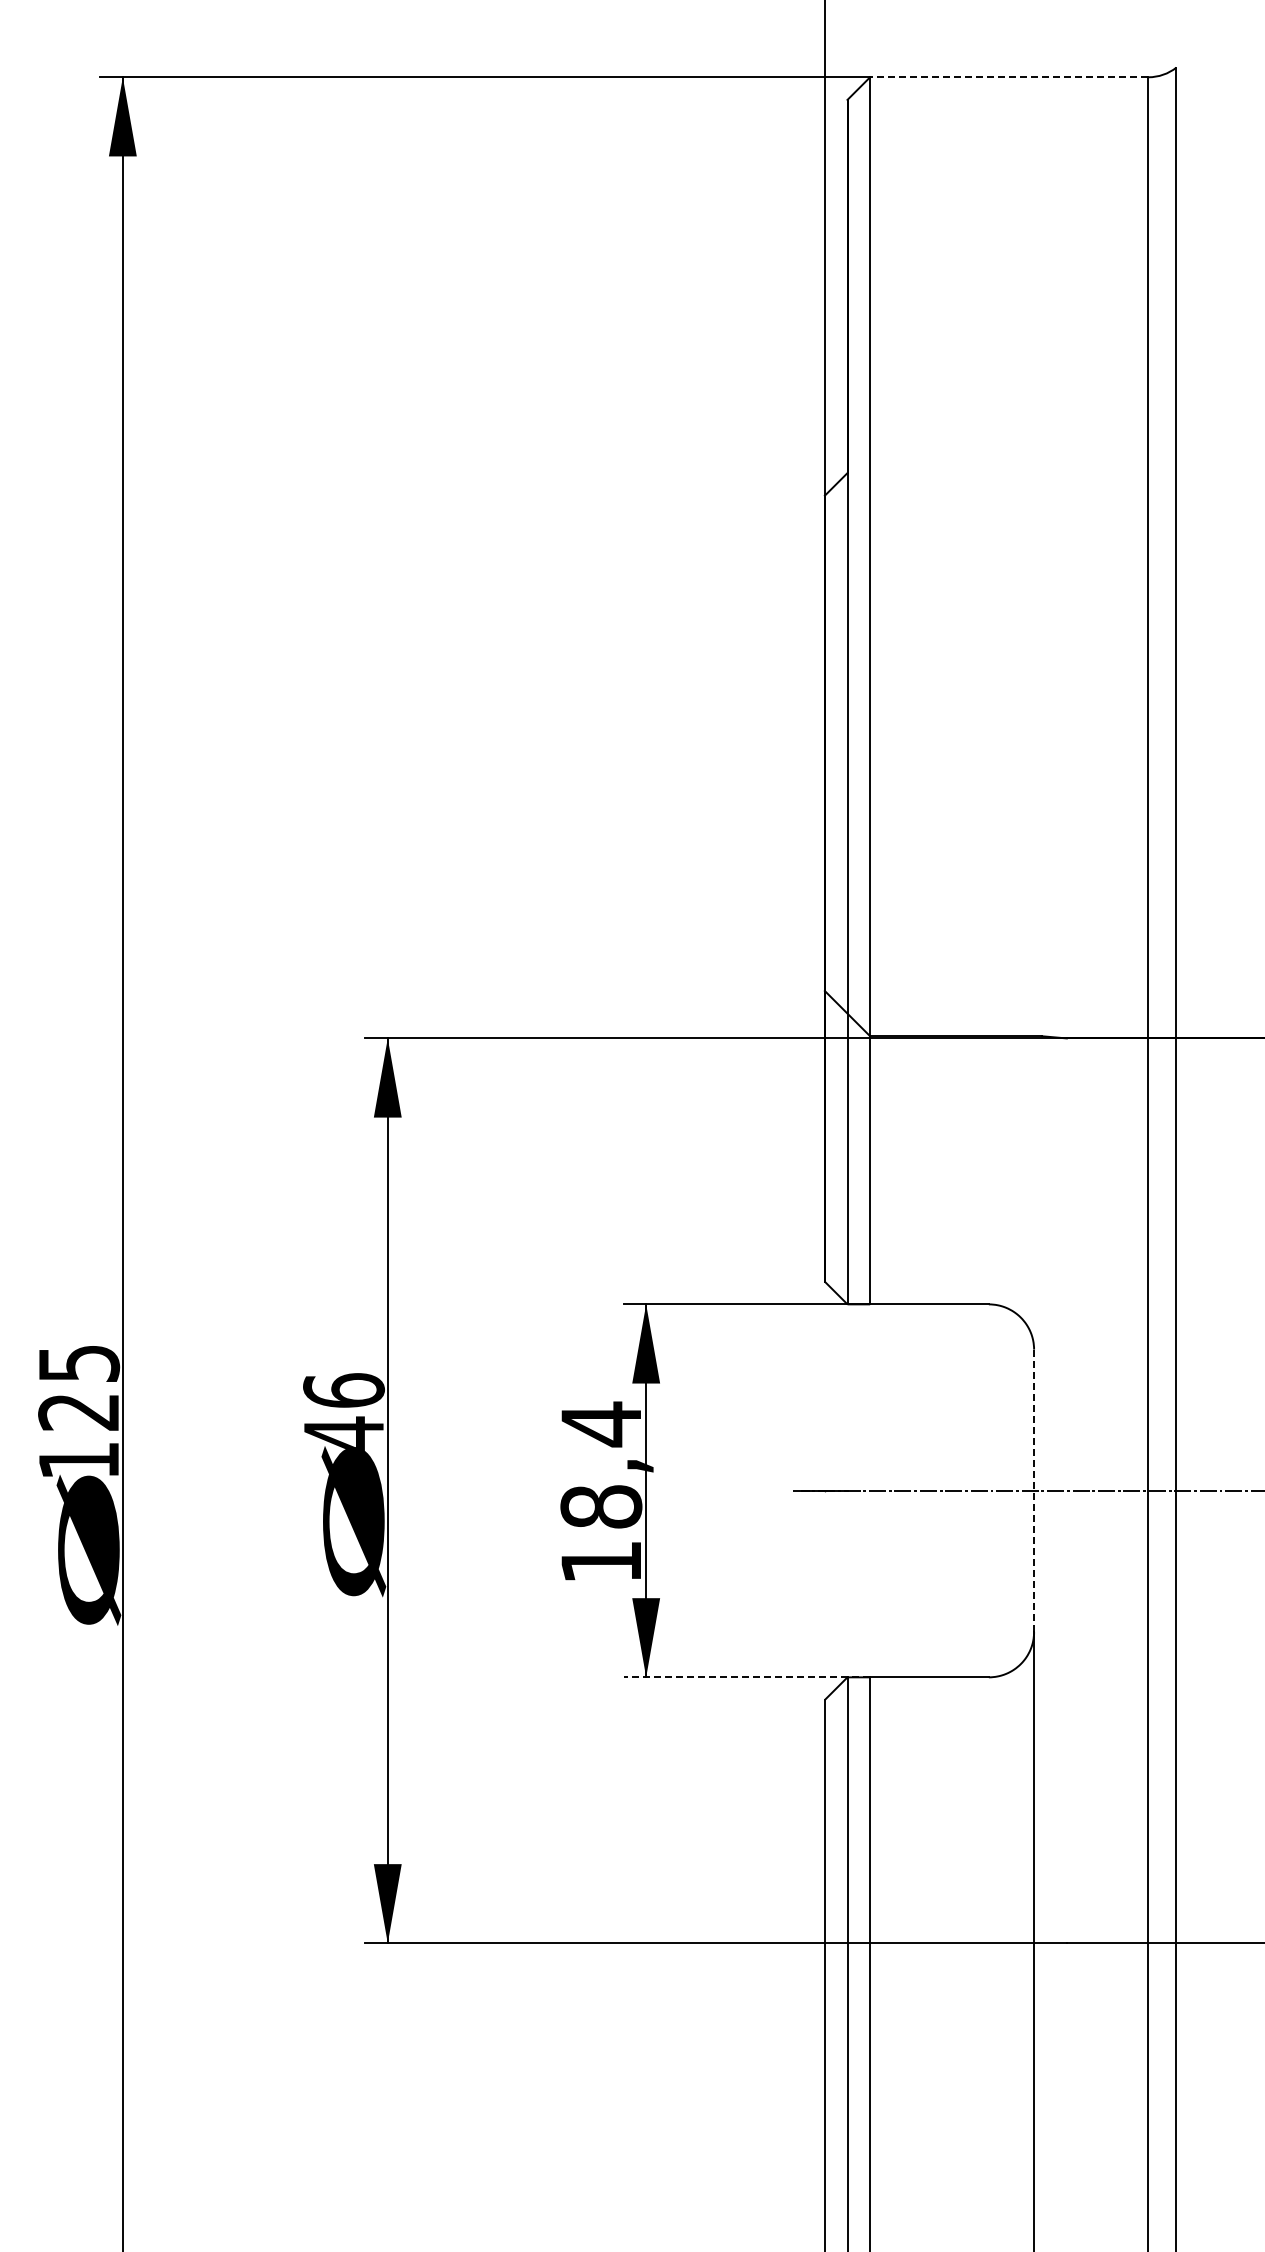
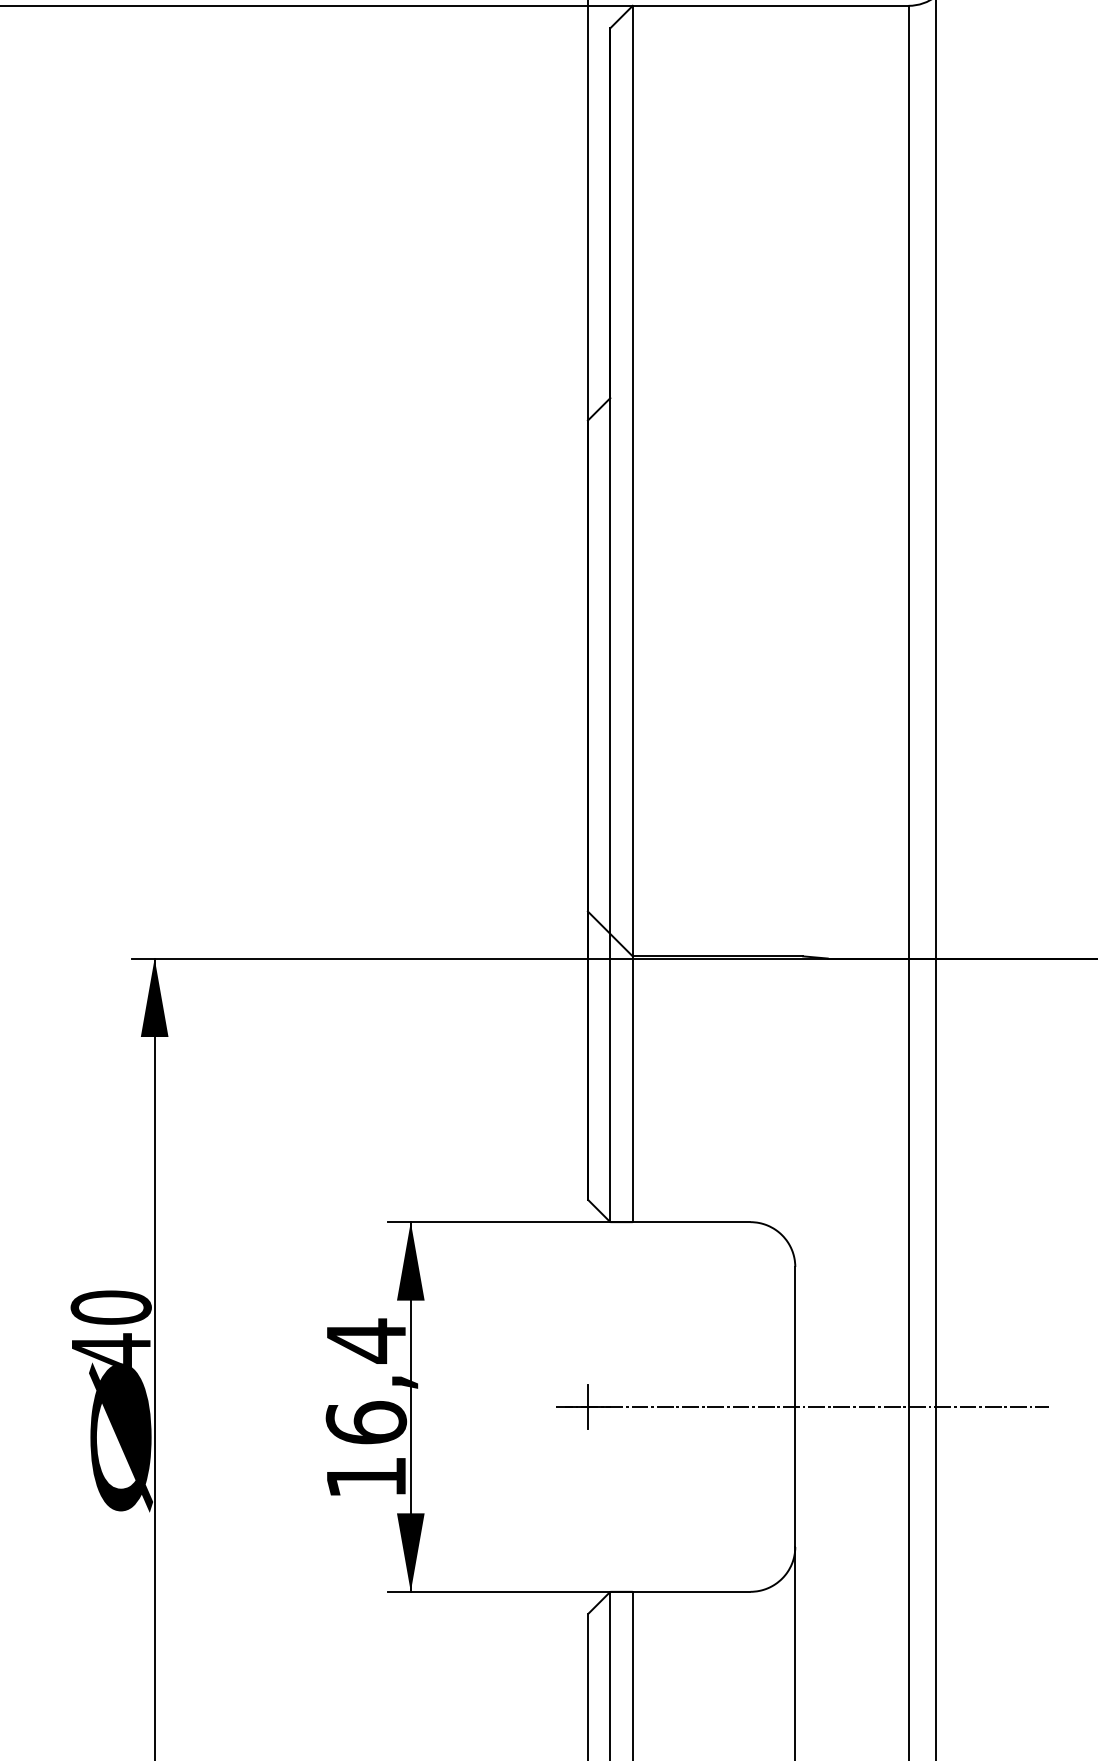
line: (1008, 77) -> (769, 6), dashed -> solid
text: (343, 1390) -> (110, 1307), 46 -> 40
line: (824, 1490) -> (587, 1406), added
line: (1034, 1491) -> (795, 1407), dashed -> solid
text: (601, 1506) -> (366, 1422), 18,4 -> 16,4
line: (746, 1677) -> (510, 1591), dashed -> solid

